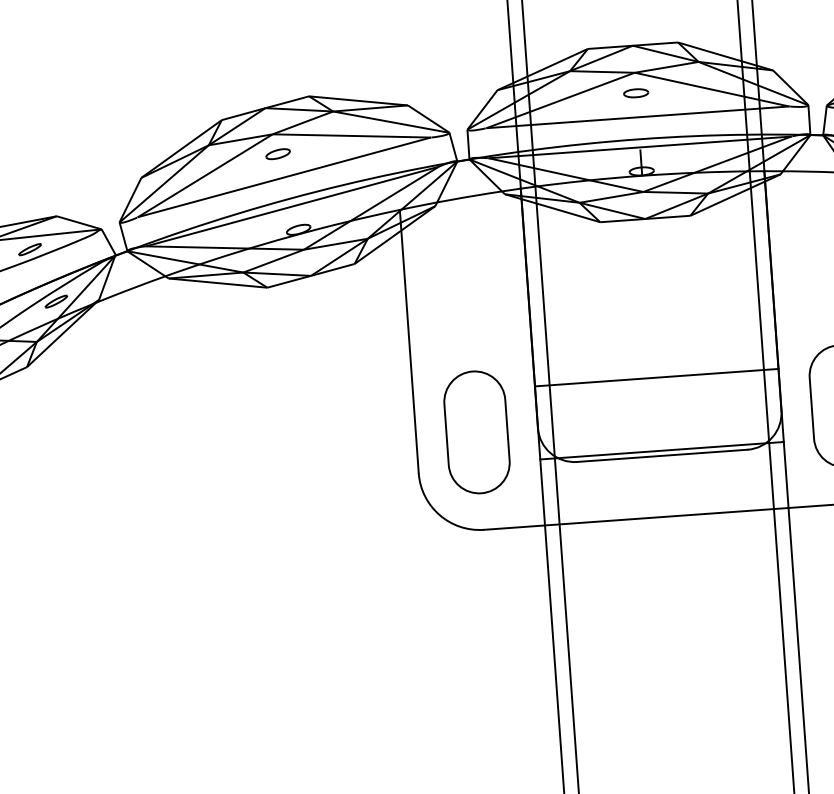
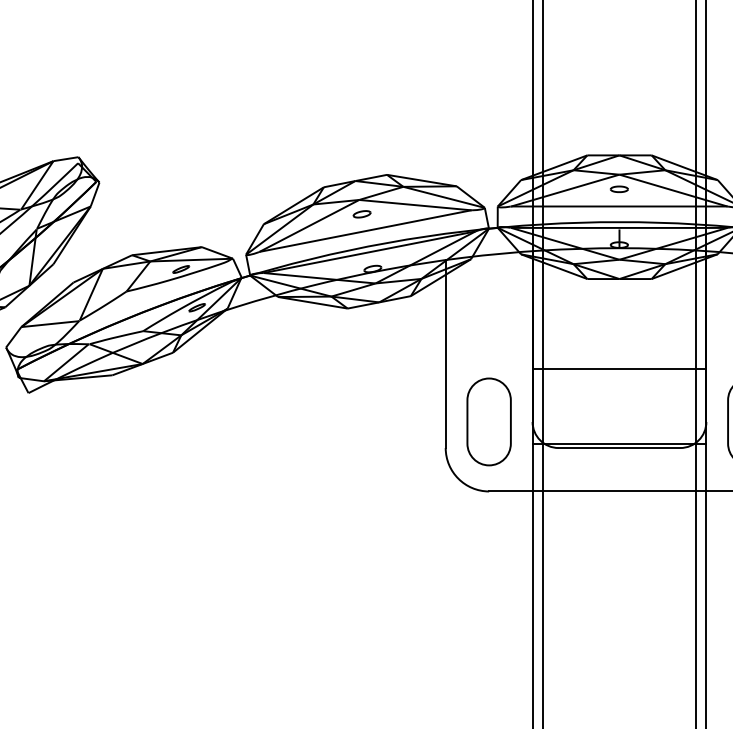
line: (656, 378) -> (619, 369), moved

